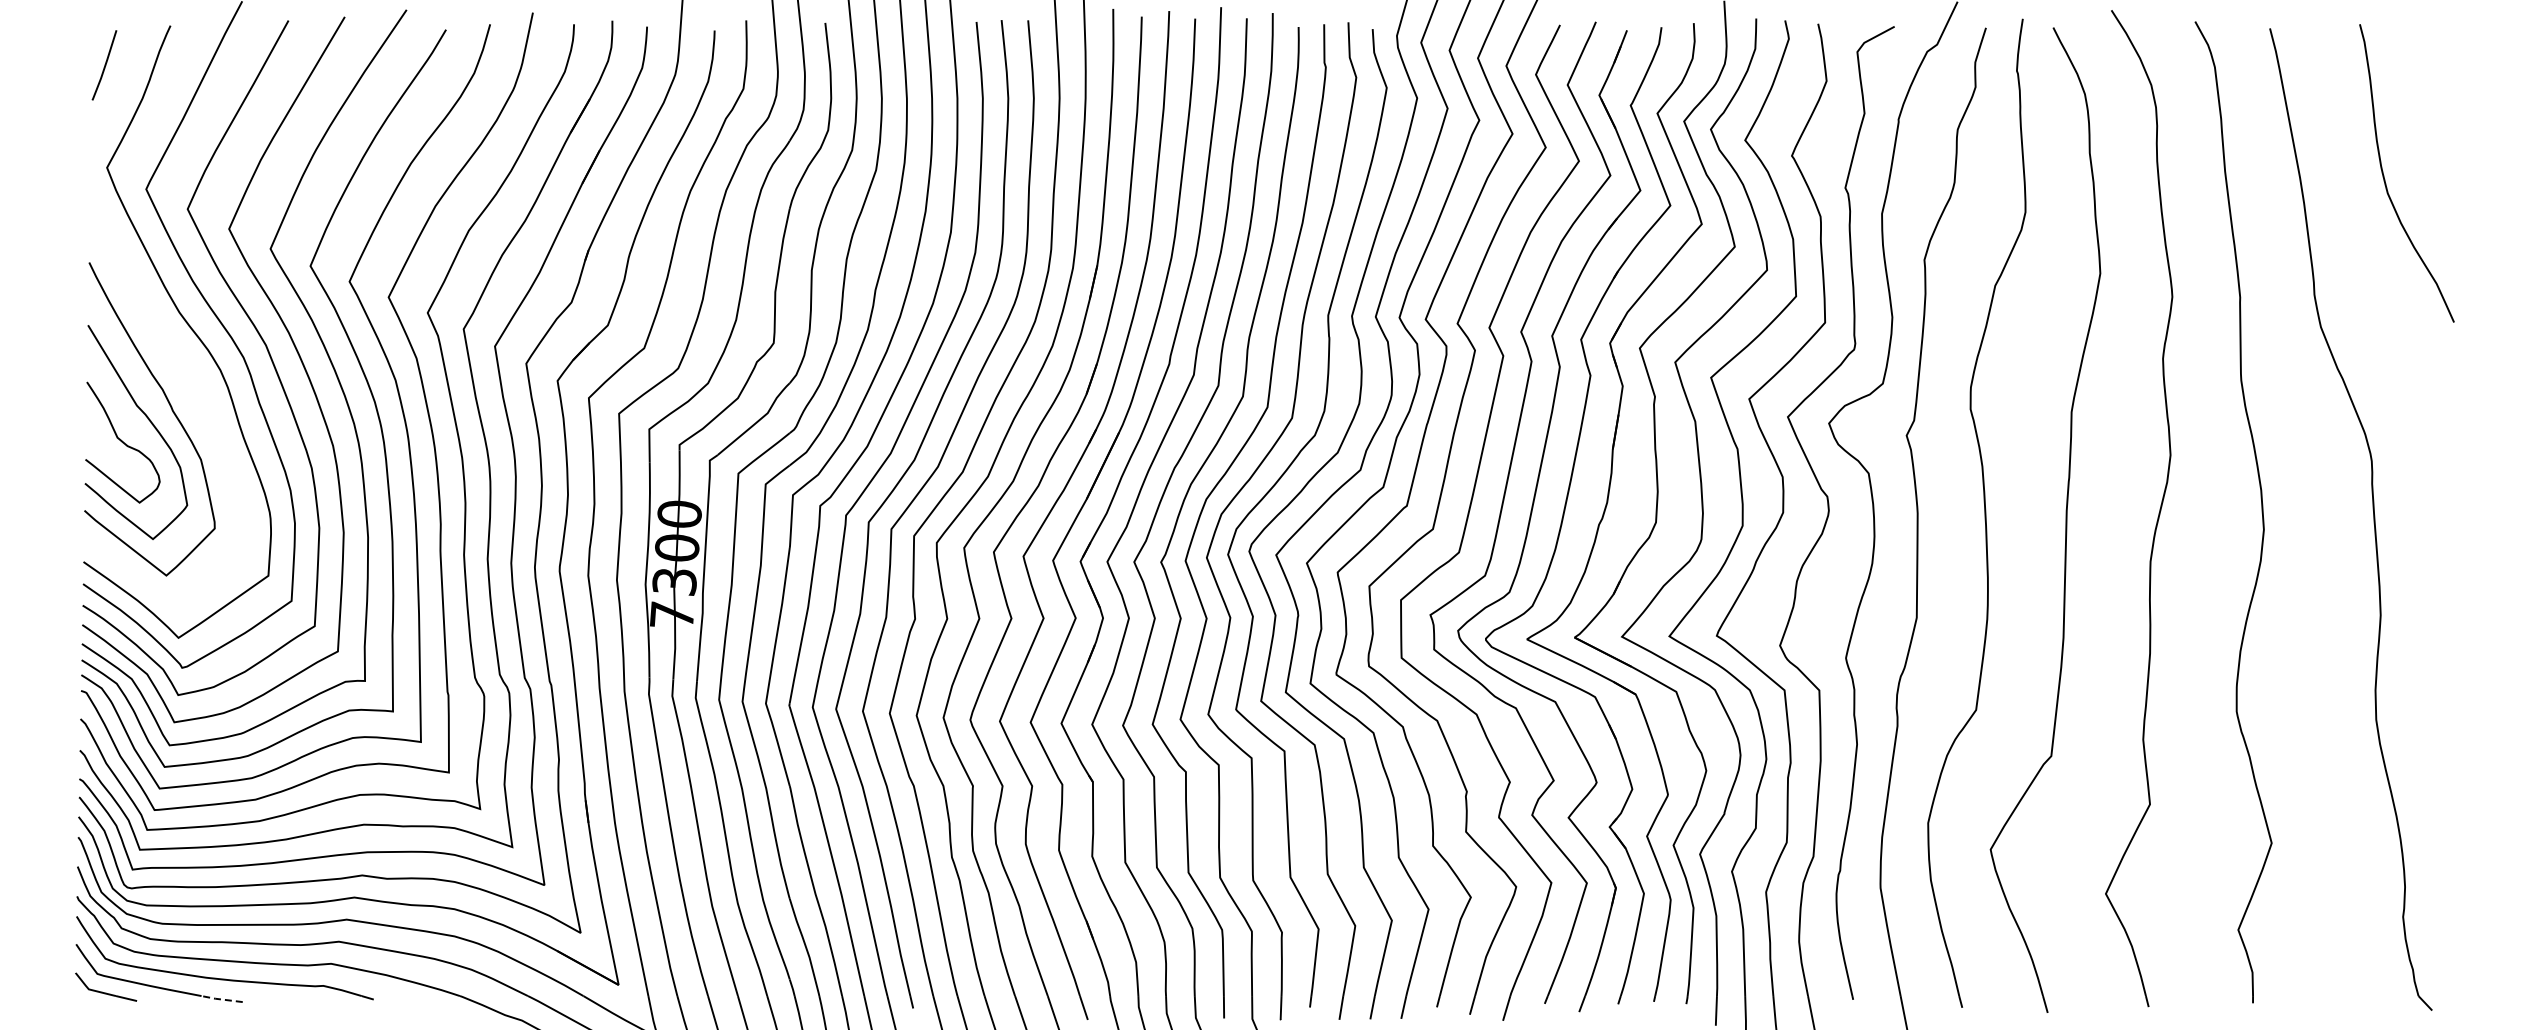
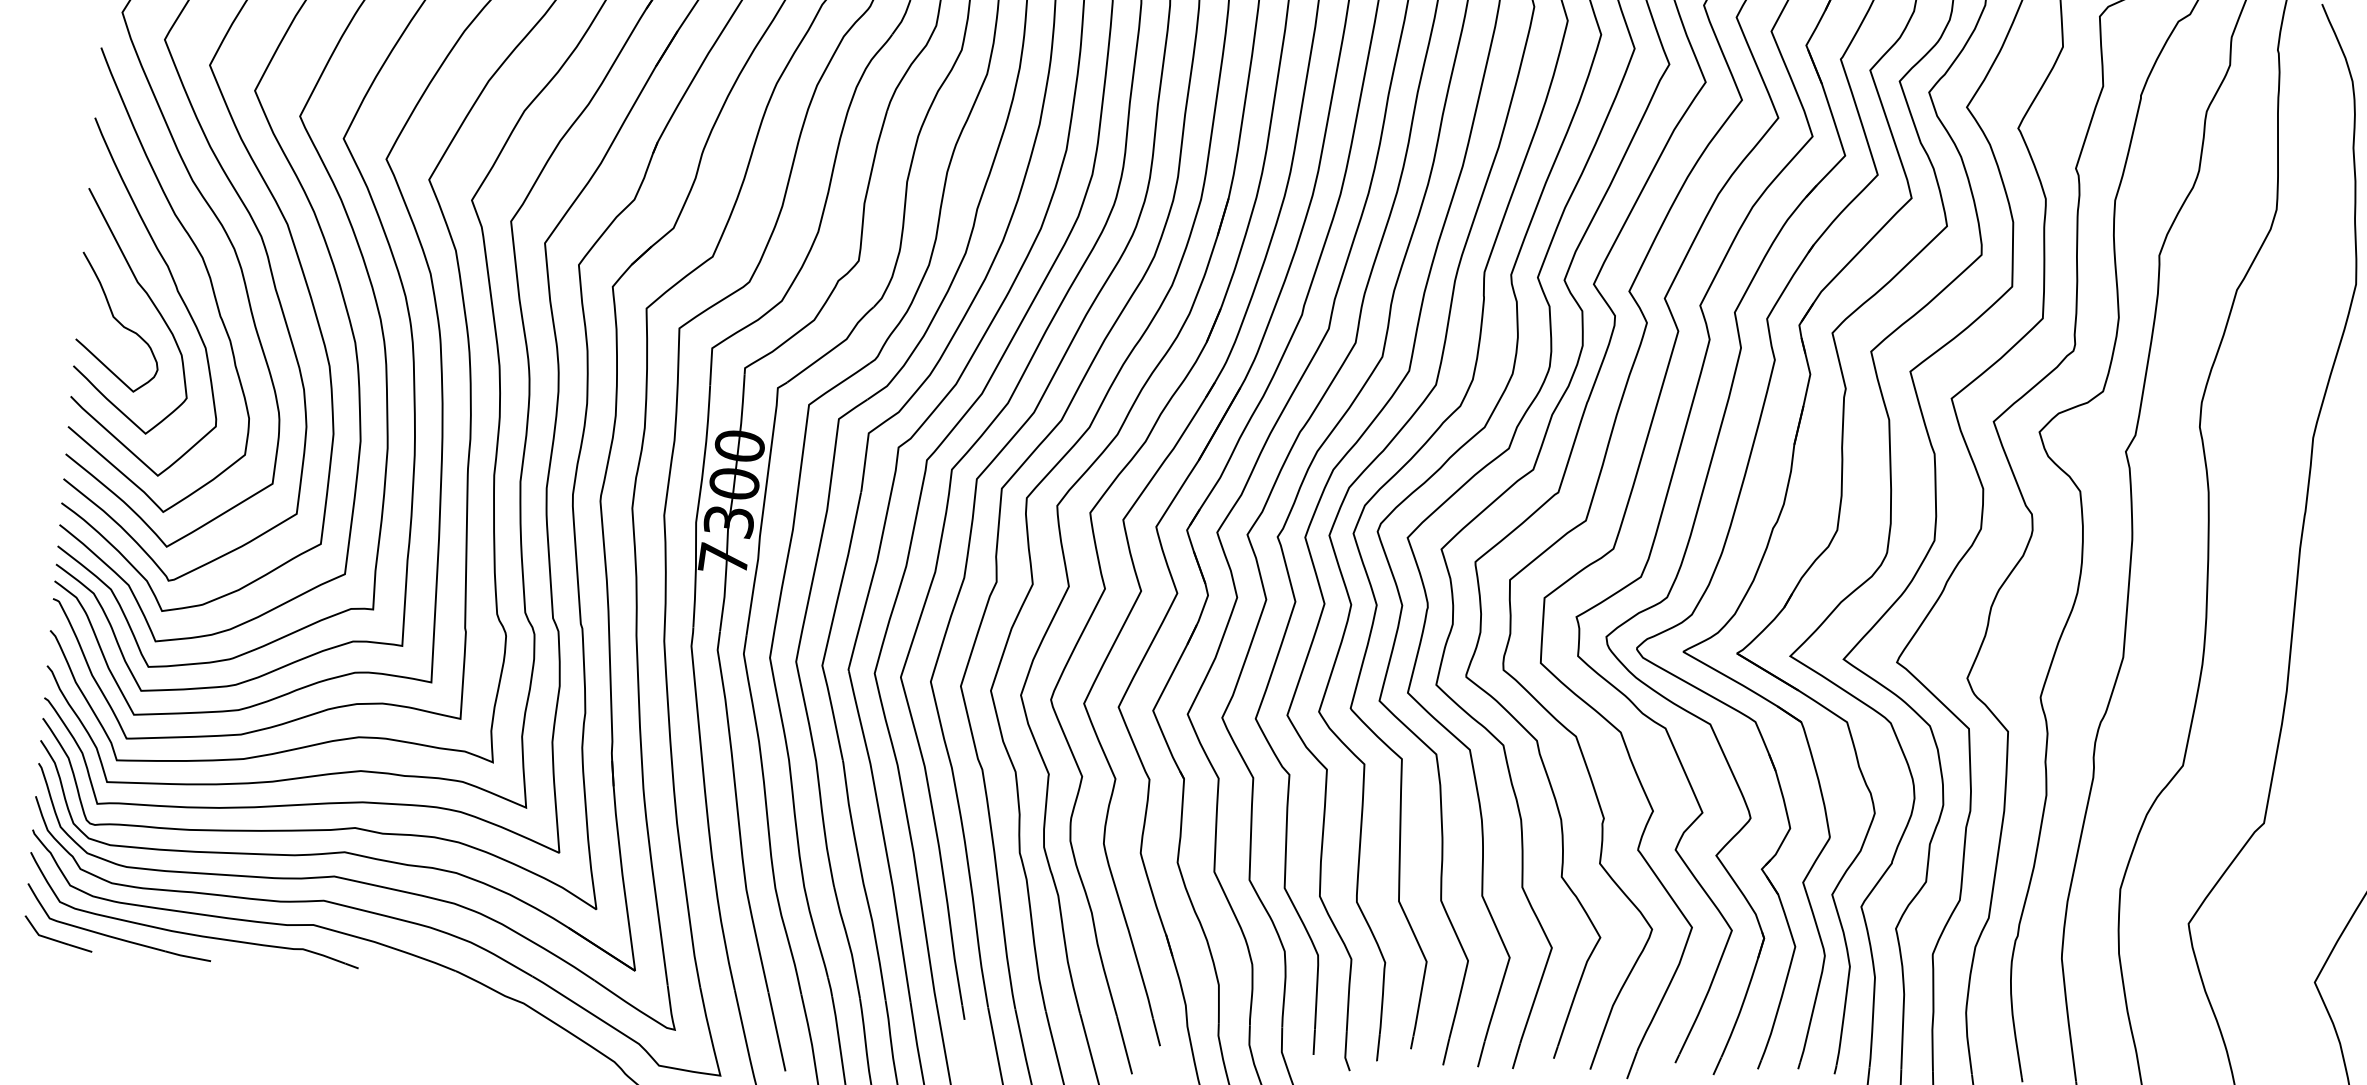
curve: (195, 388) -> (204, 267), added
line: (221, 999) -> (187, 956), dashed -> solid

